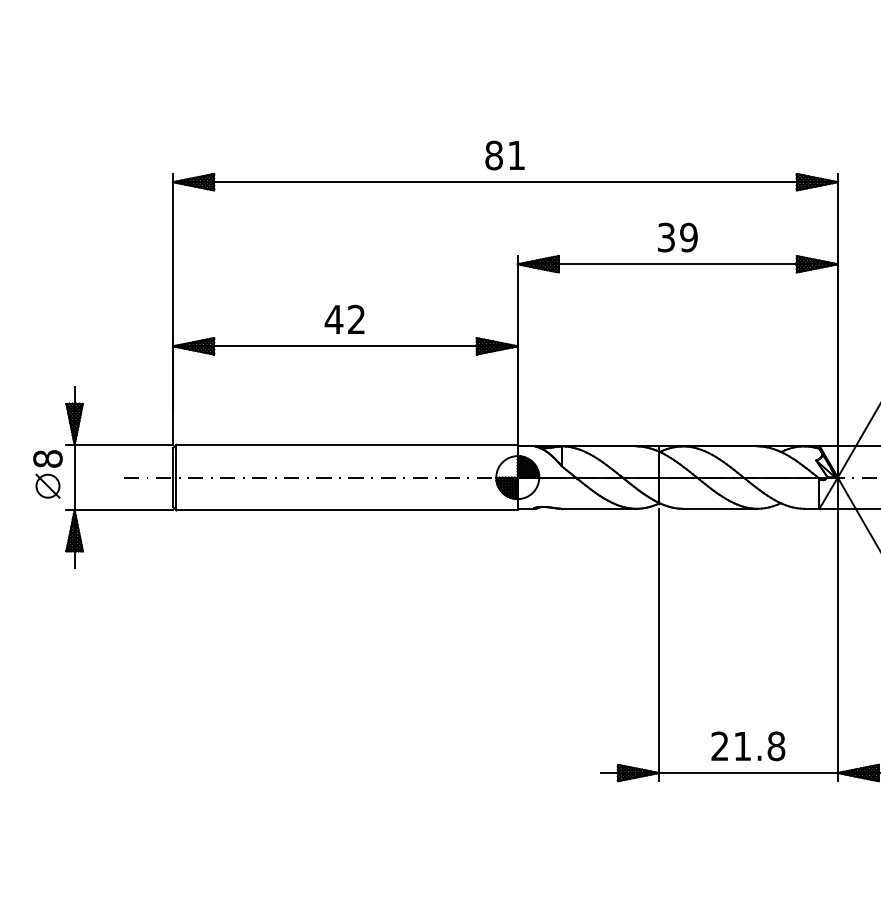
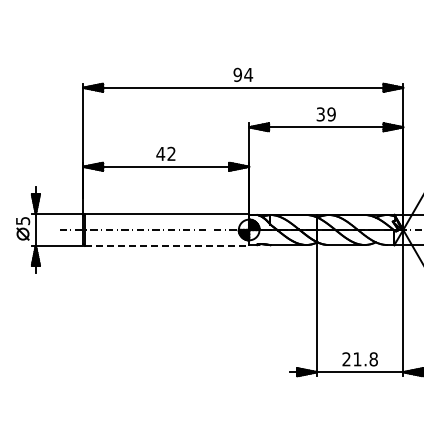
text: (505, 154) -> (243, 74), 81 -> 94
text: (48, 457) -> (23, 220), 8 -> 5
line: (348, 509) -> (167, 245), solid -> dashed

